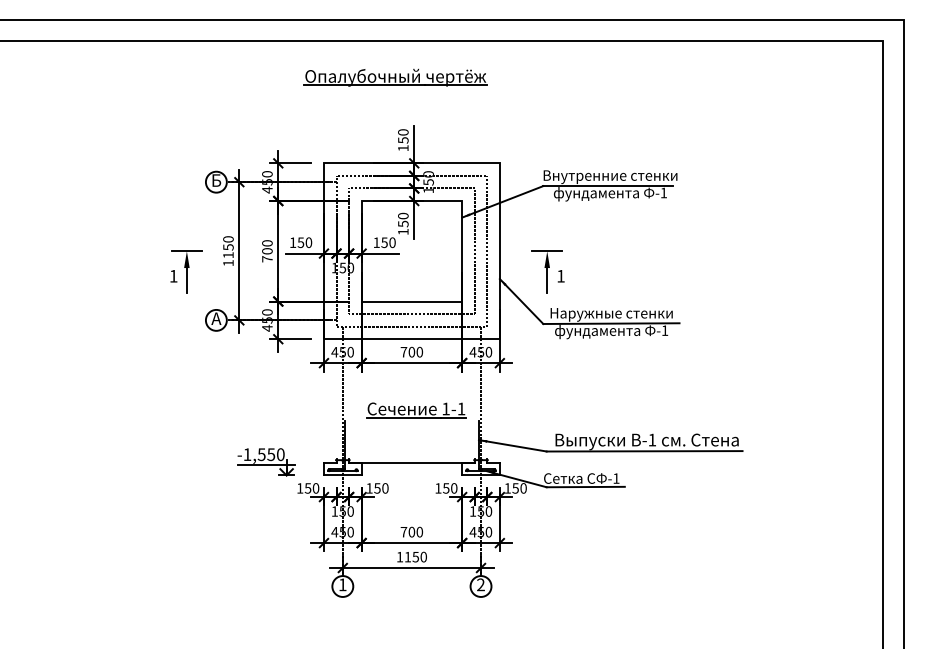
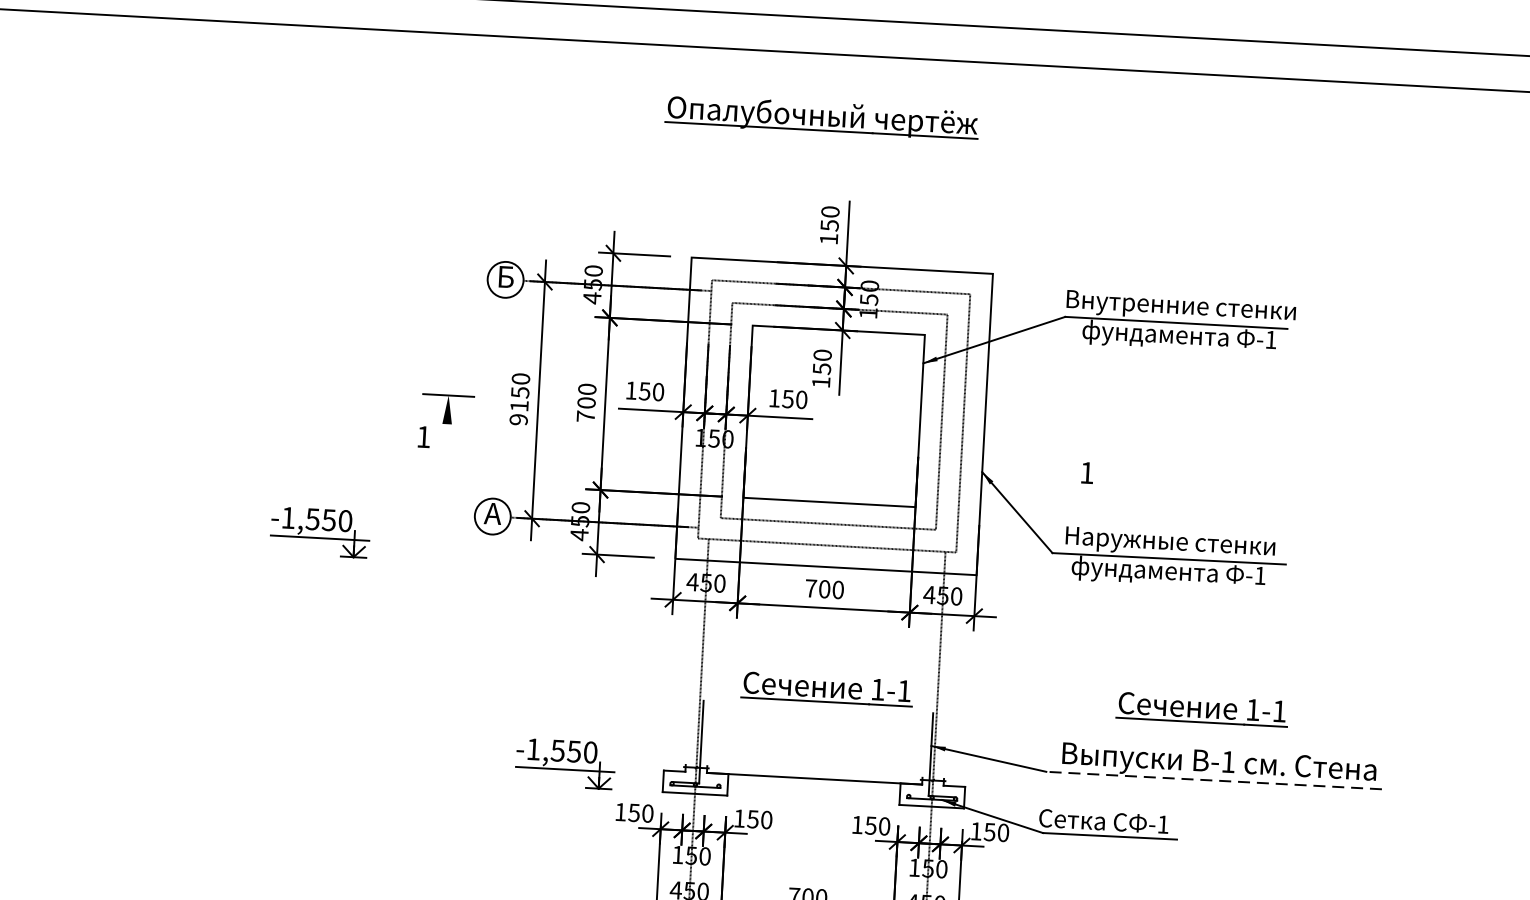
text: (228, 263) -> (518, 420), 1150 -> 9150
part: (546, 271) -> (1062, 463), removed
line: (186, 280) -> (445, 445), removed
part: (116, 335) -> (320, 533), added
part: (635, 410) -> (1202, 709), added
line: (644, 451) -> (1213, 780), solid -> dashed

